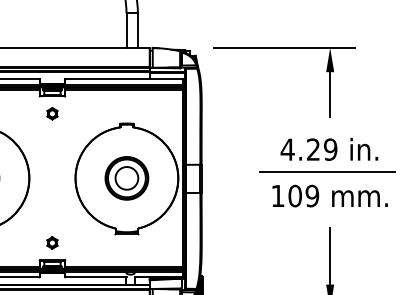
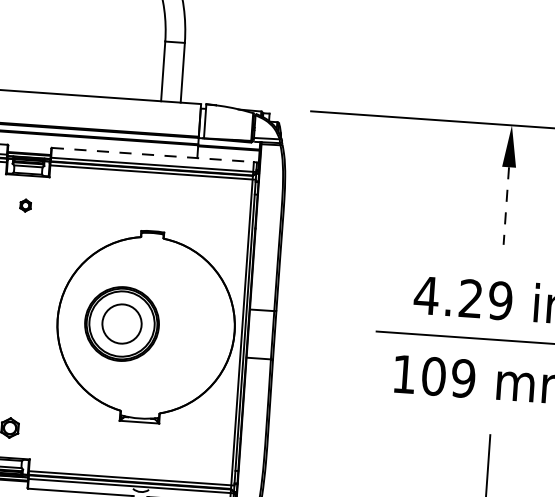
line: (123, 79) -> (152, 154), solid -> dashed
line: (330, 94) -> (506, 205), solid -> dashed
part: (52, 113) -> (25, 204), size x0.6
part: (126, 178) -> (121, 324), moved

